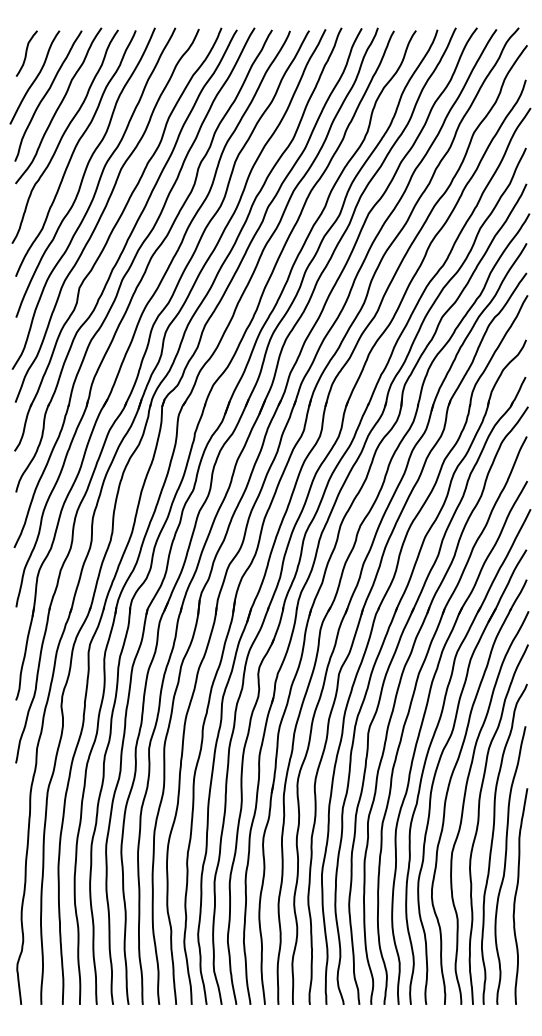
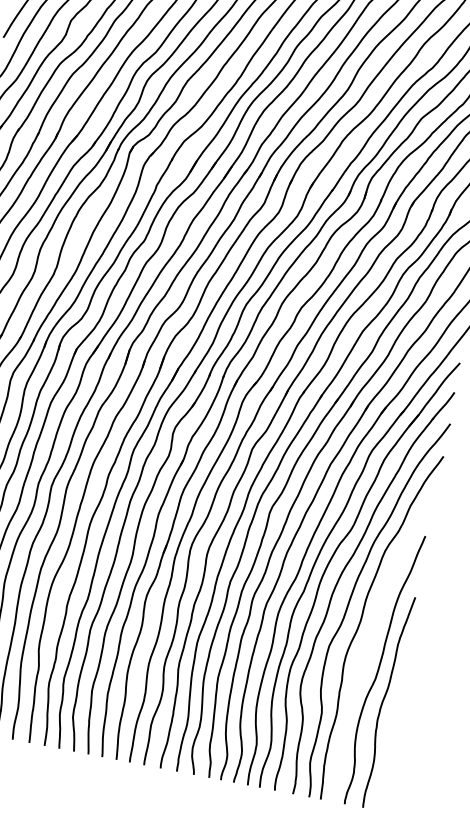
curve: (493, 840) -> (372, 642), removed

